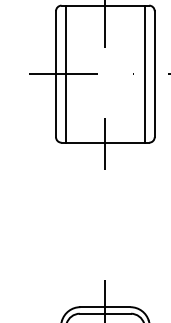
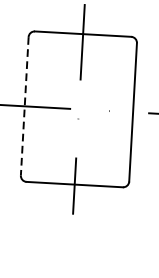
line: (65, 73) -> (35, 106), removed
line: (144, 73) -> (121, 111), removed
line: (56, 74) -> (25, 106), solid -> dashed

